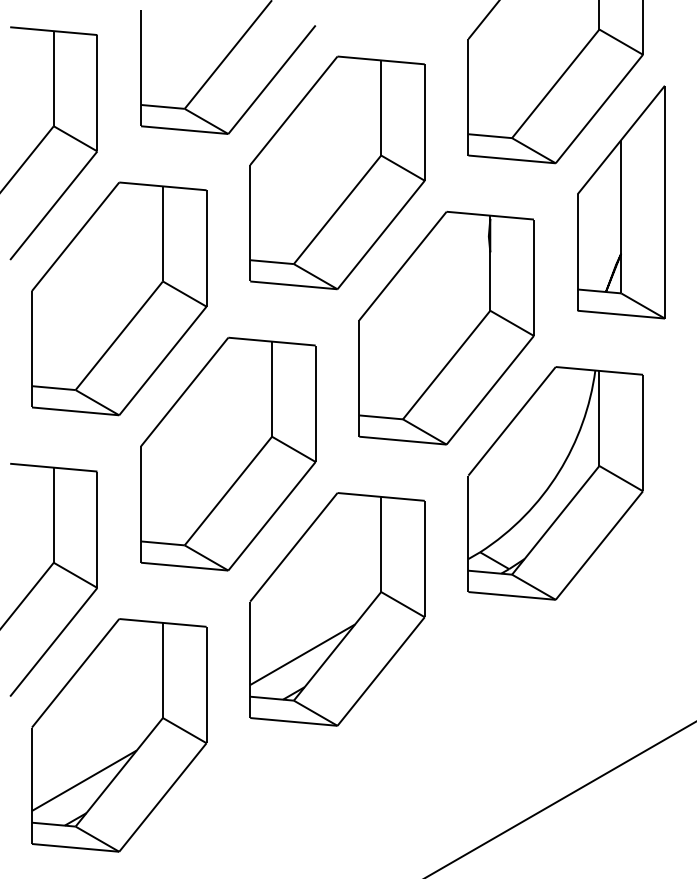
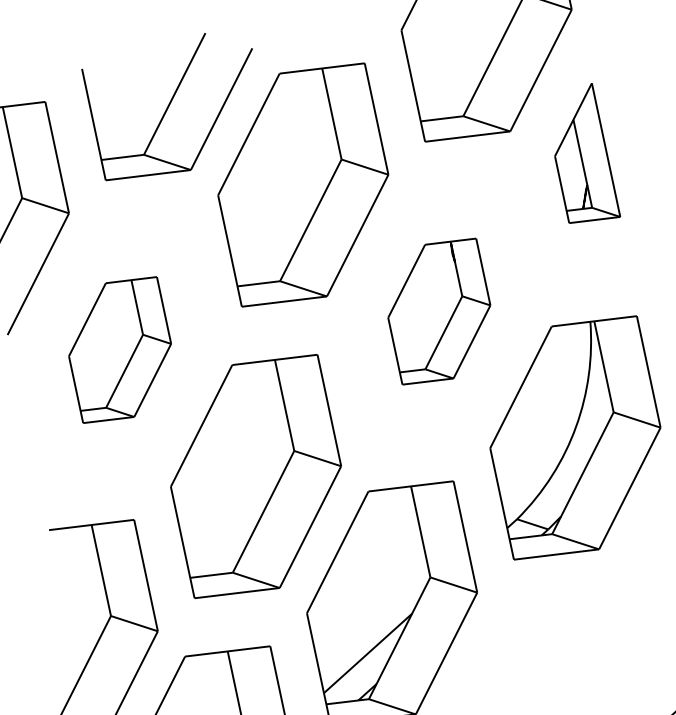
part: (621, 202) -> (581, 155), size x0.6
part: (119, 298) -> (120, 349), size x0.6
part: (446, 328) -> (439, 311), size x0.6

